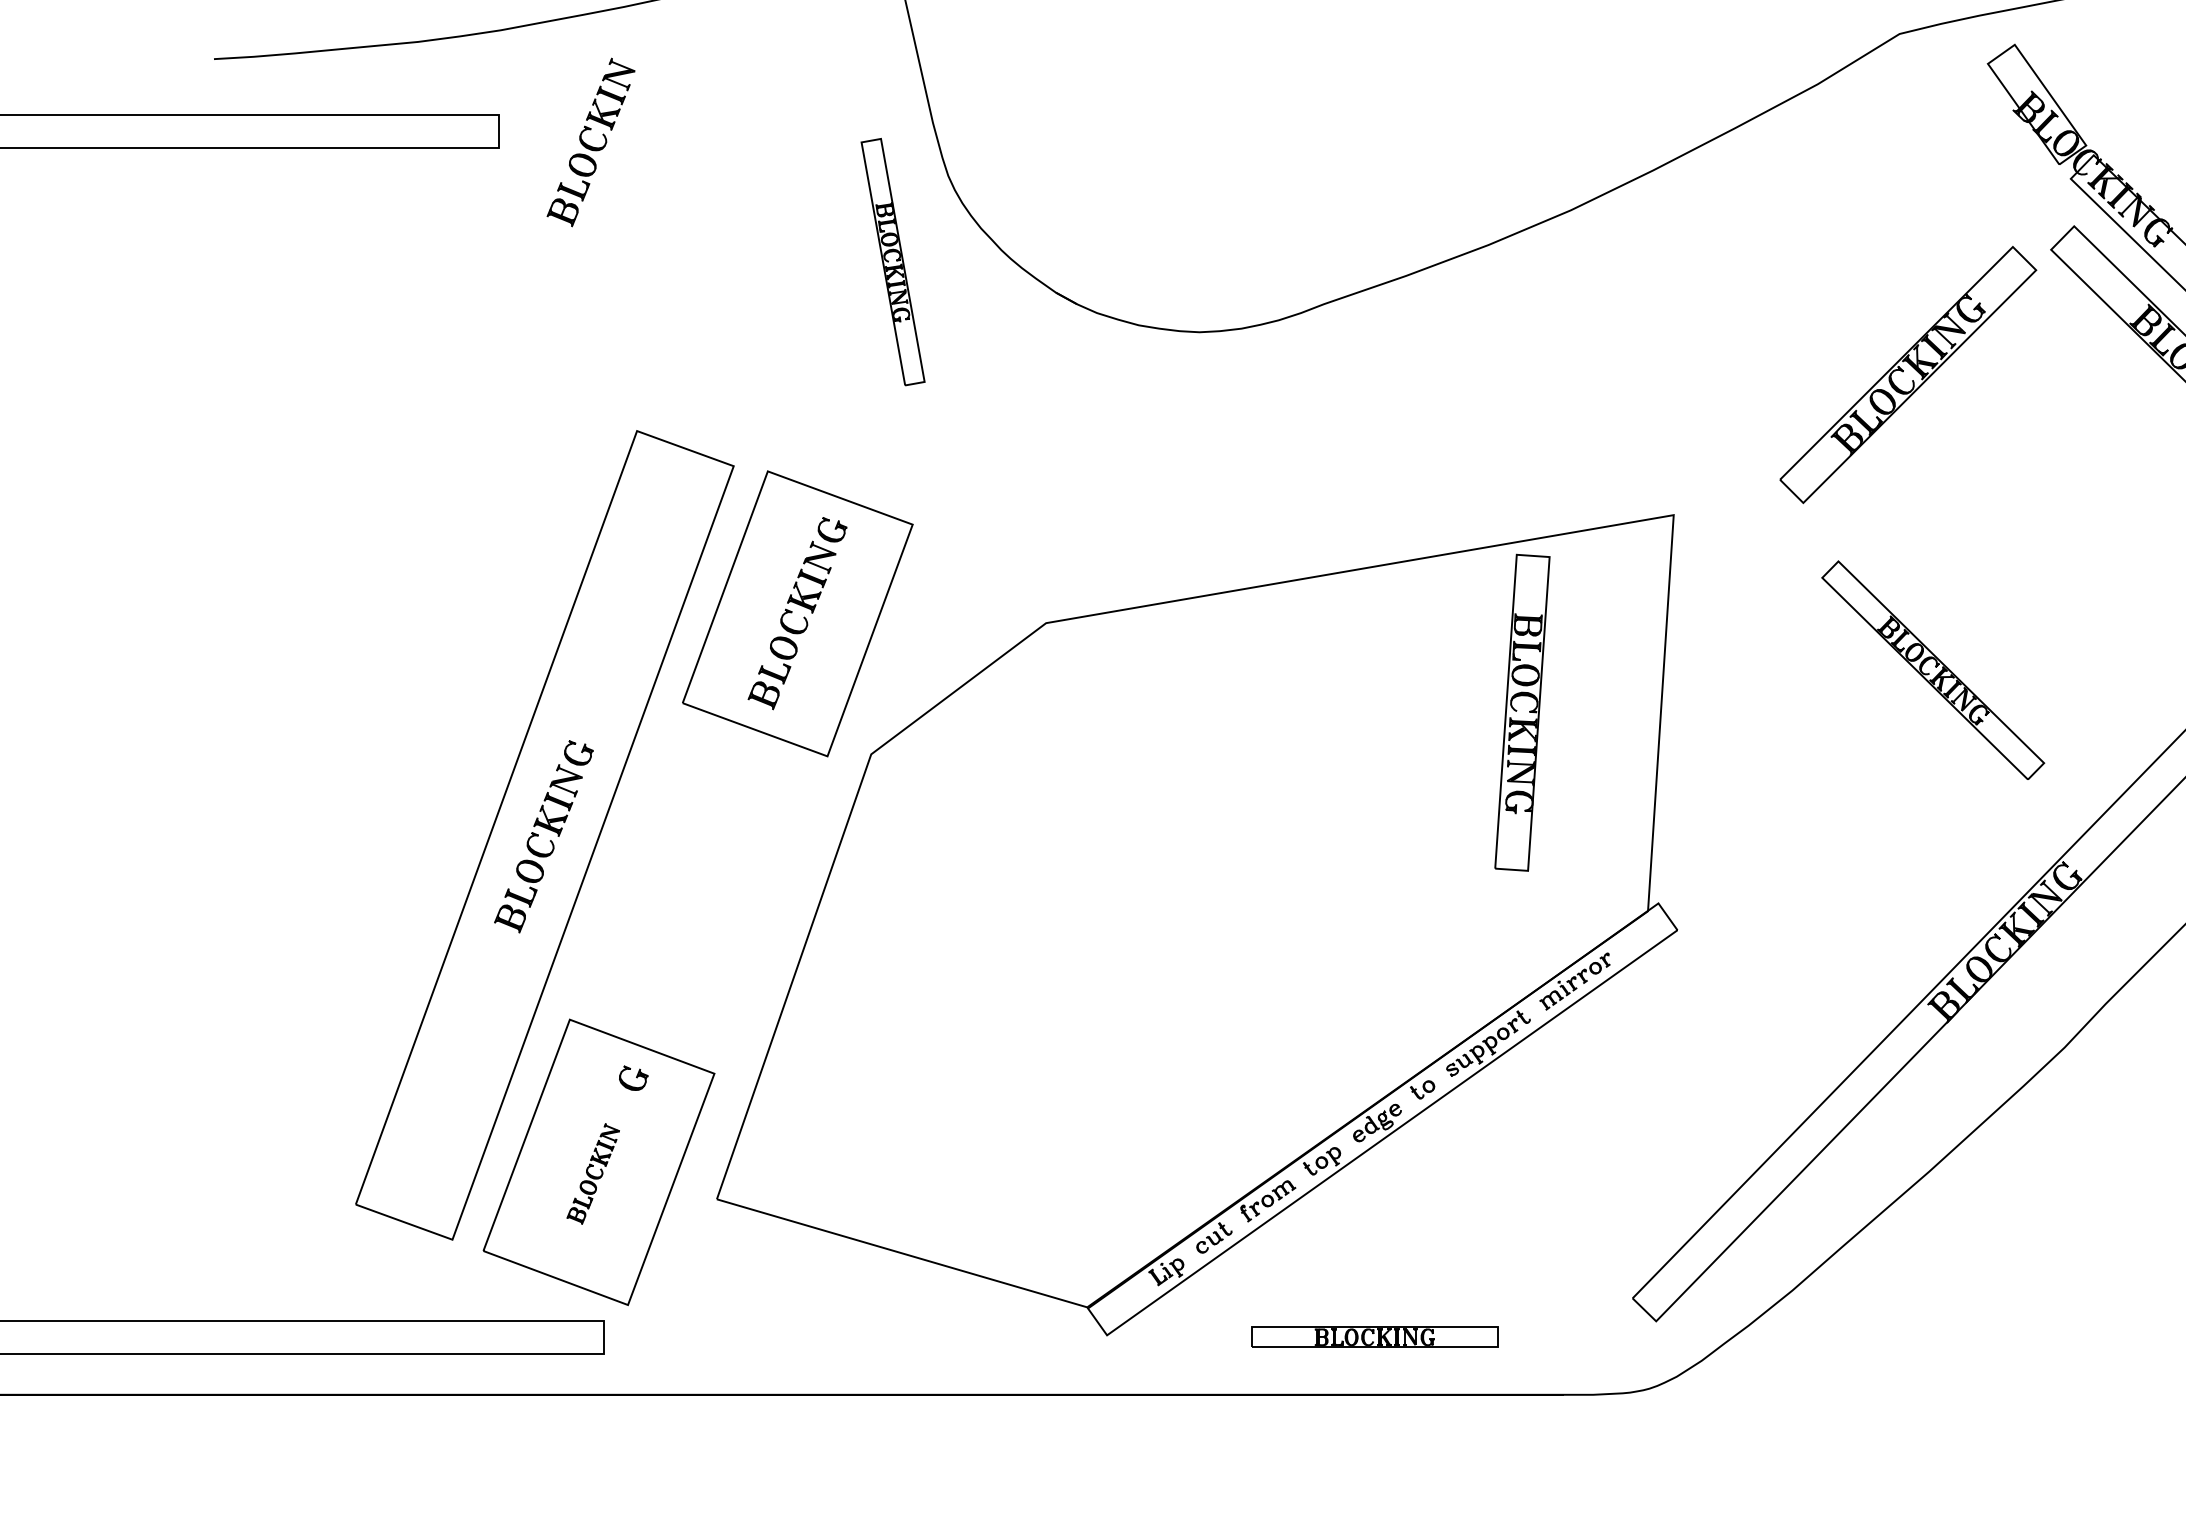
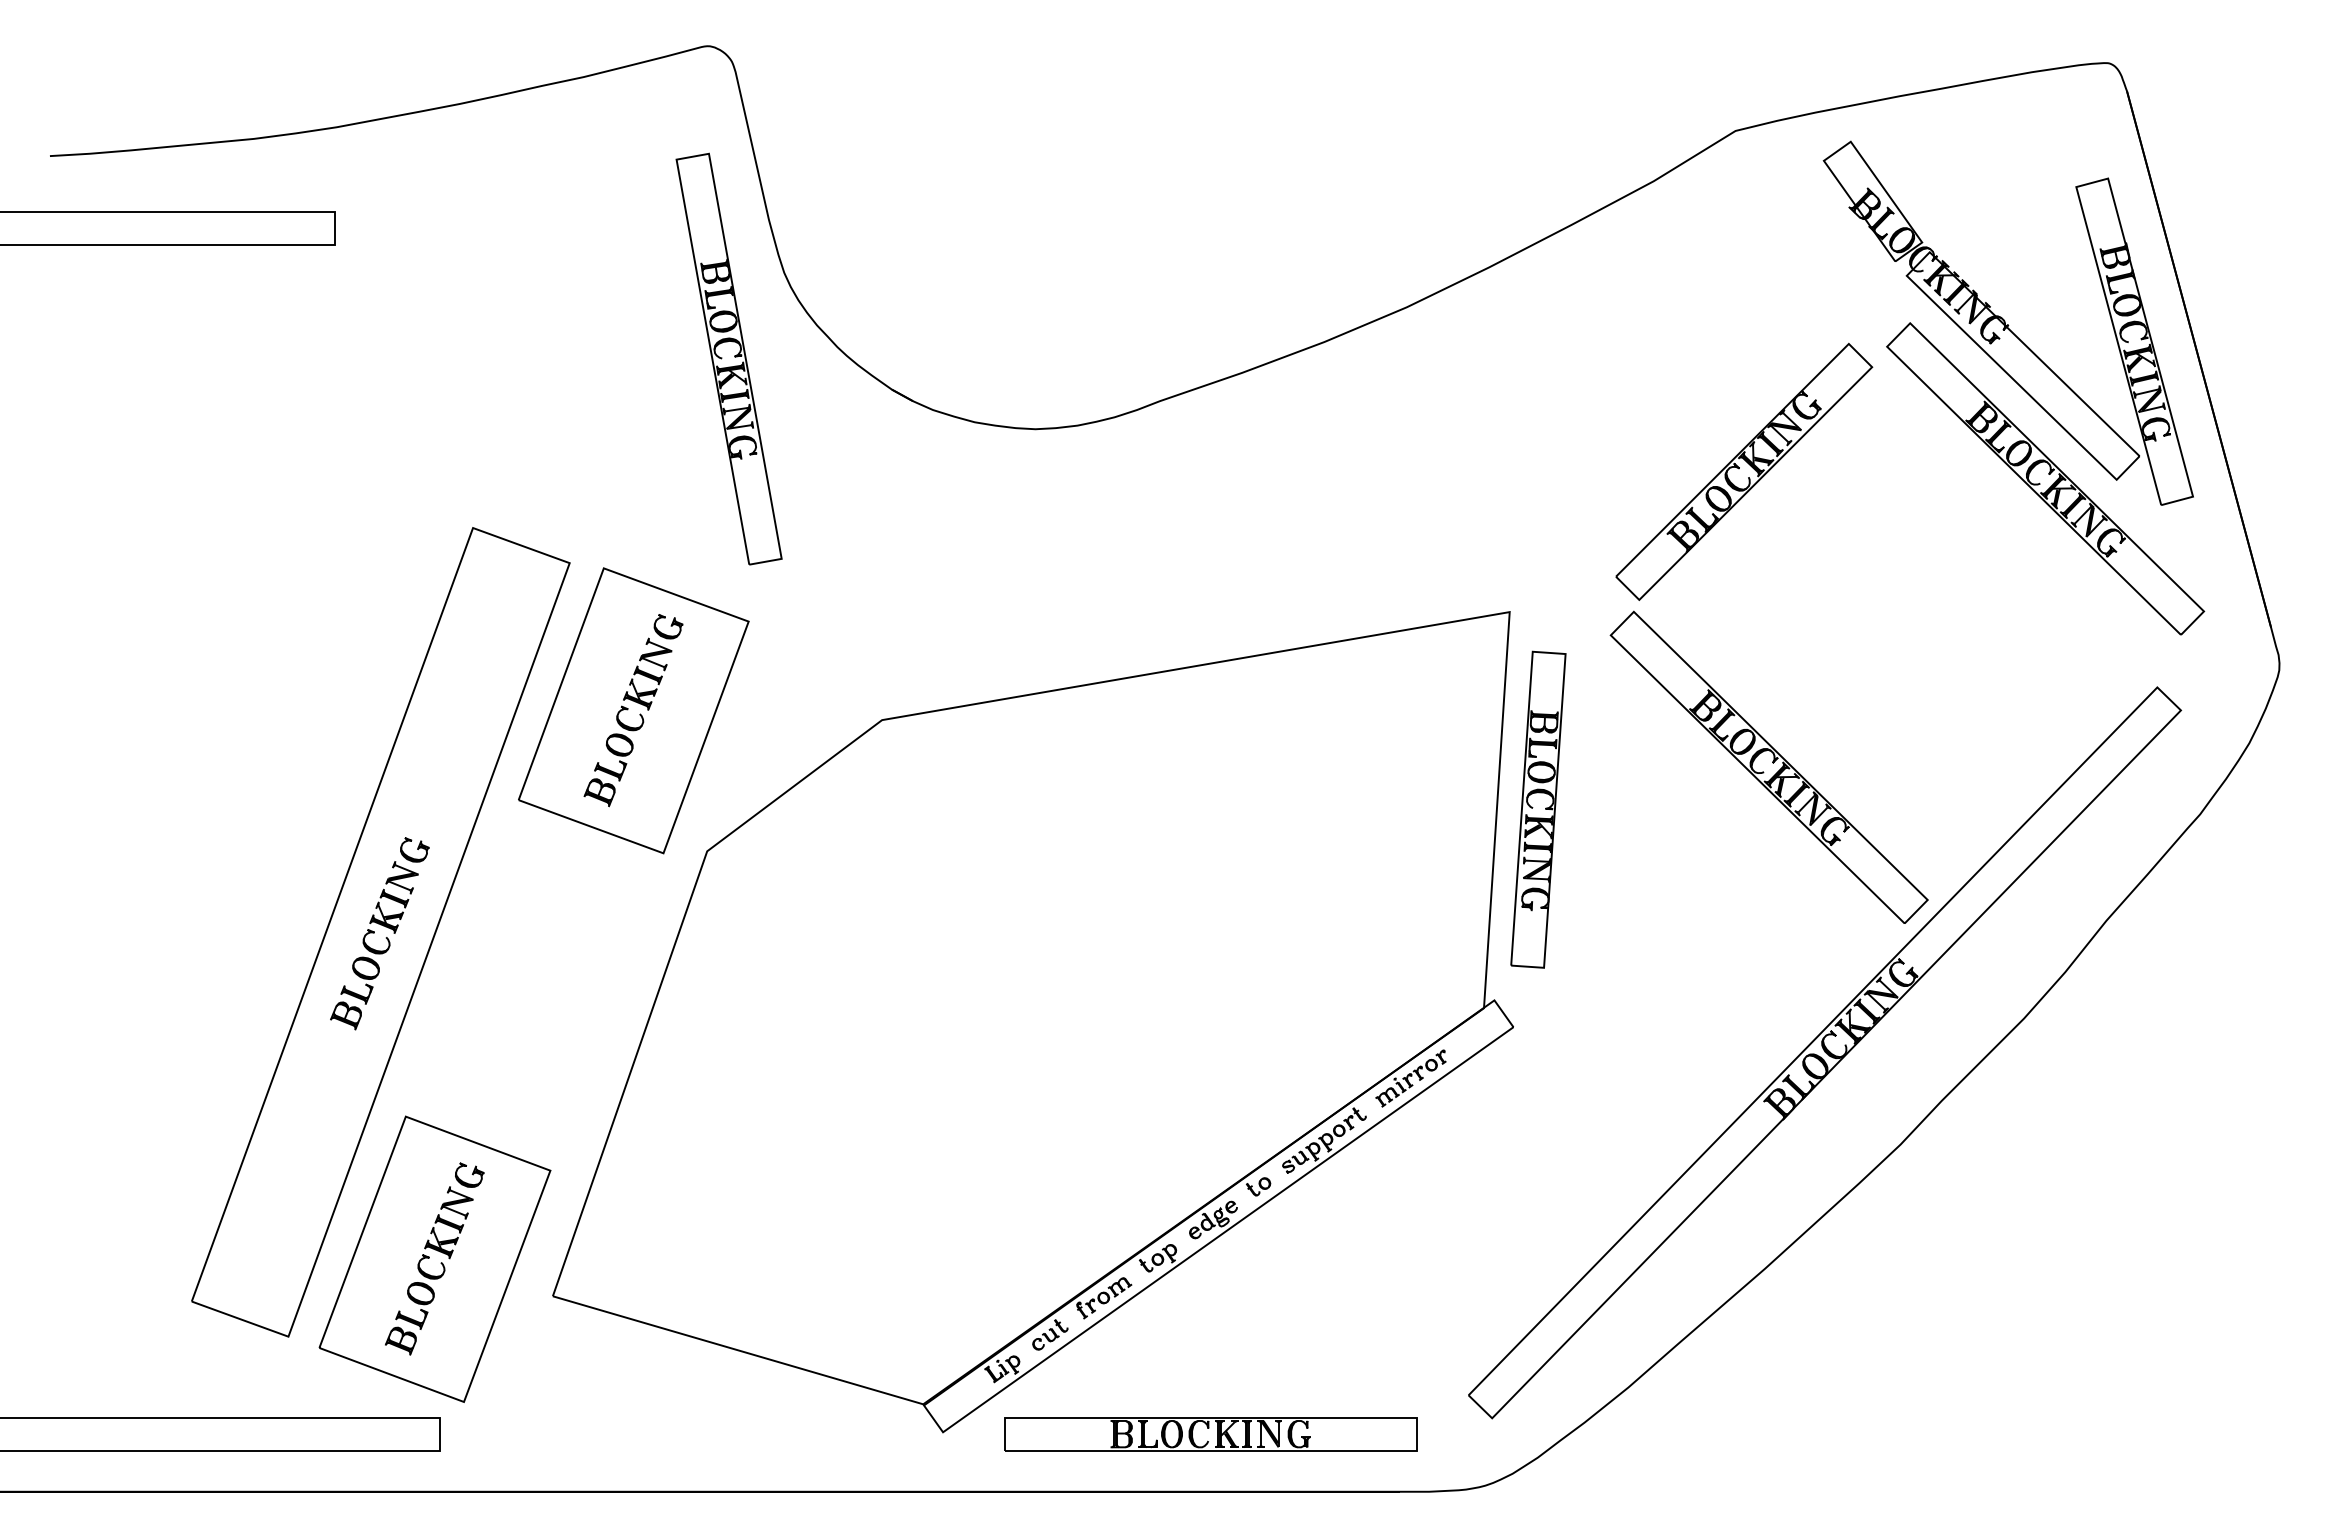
part: (590, 142) -> (426, 239), removed
part: (892, 261) -> (728, 358), size x1.67
part: (1932, 669) -> (1768, 766), size x1.43
part: (1522, 712) -> (1538, 809), moved
part: (593, 1173) -> (429, 1270), size x1.67
part: (1374, 1337) -> (1210, 1434), size x1.67

